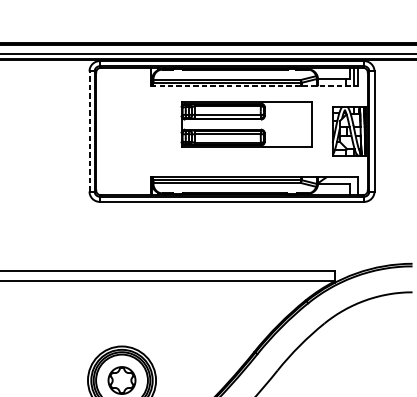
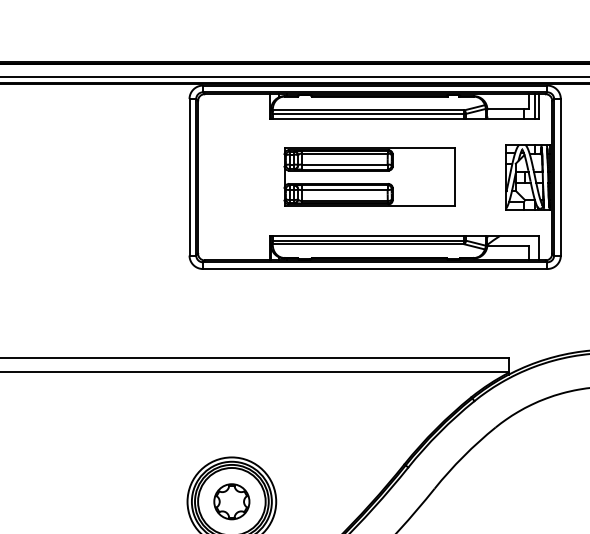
line: (254, 86) -> (404, 118), dashed -> solid
part: (246, 123) -> (369, 176), moved
line: (89, 130) -> (189, 176), dashed -> solid

